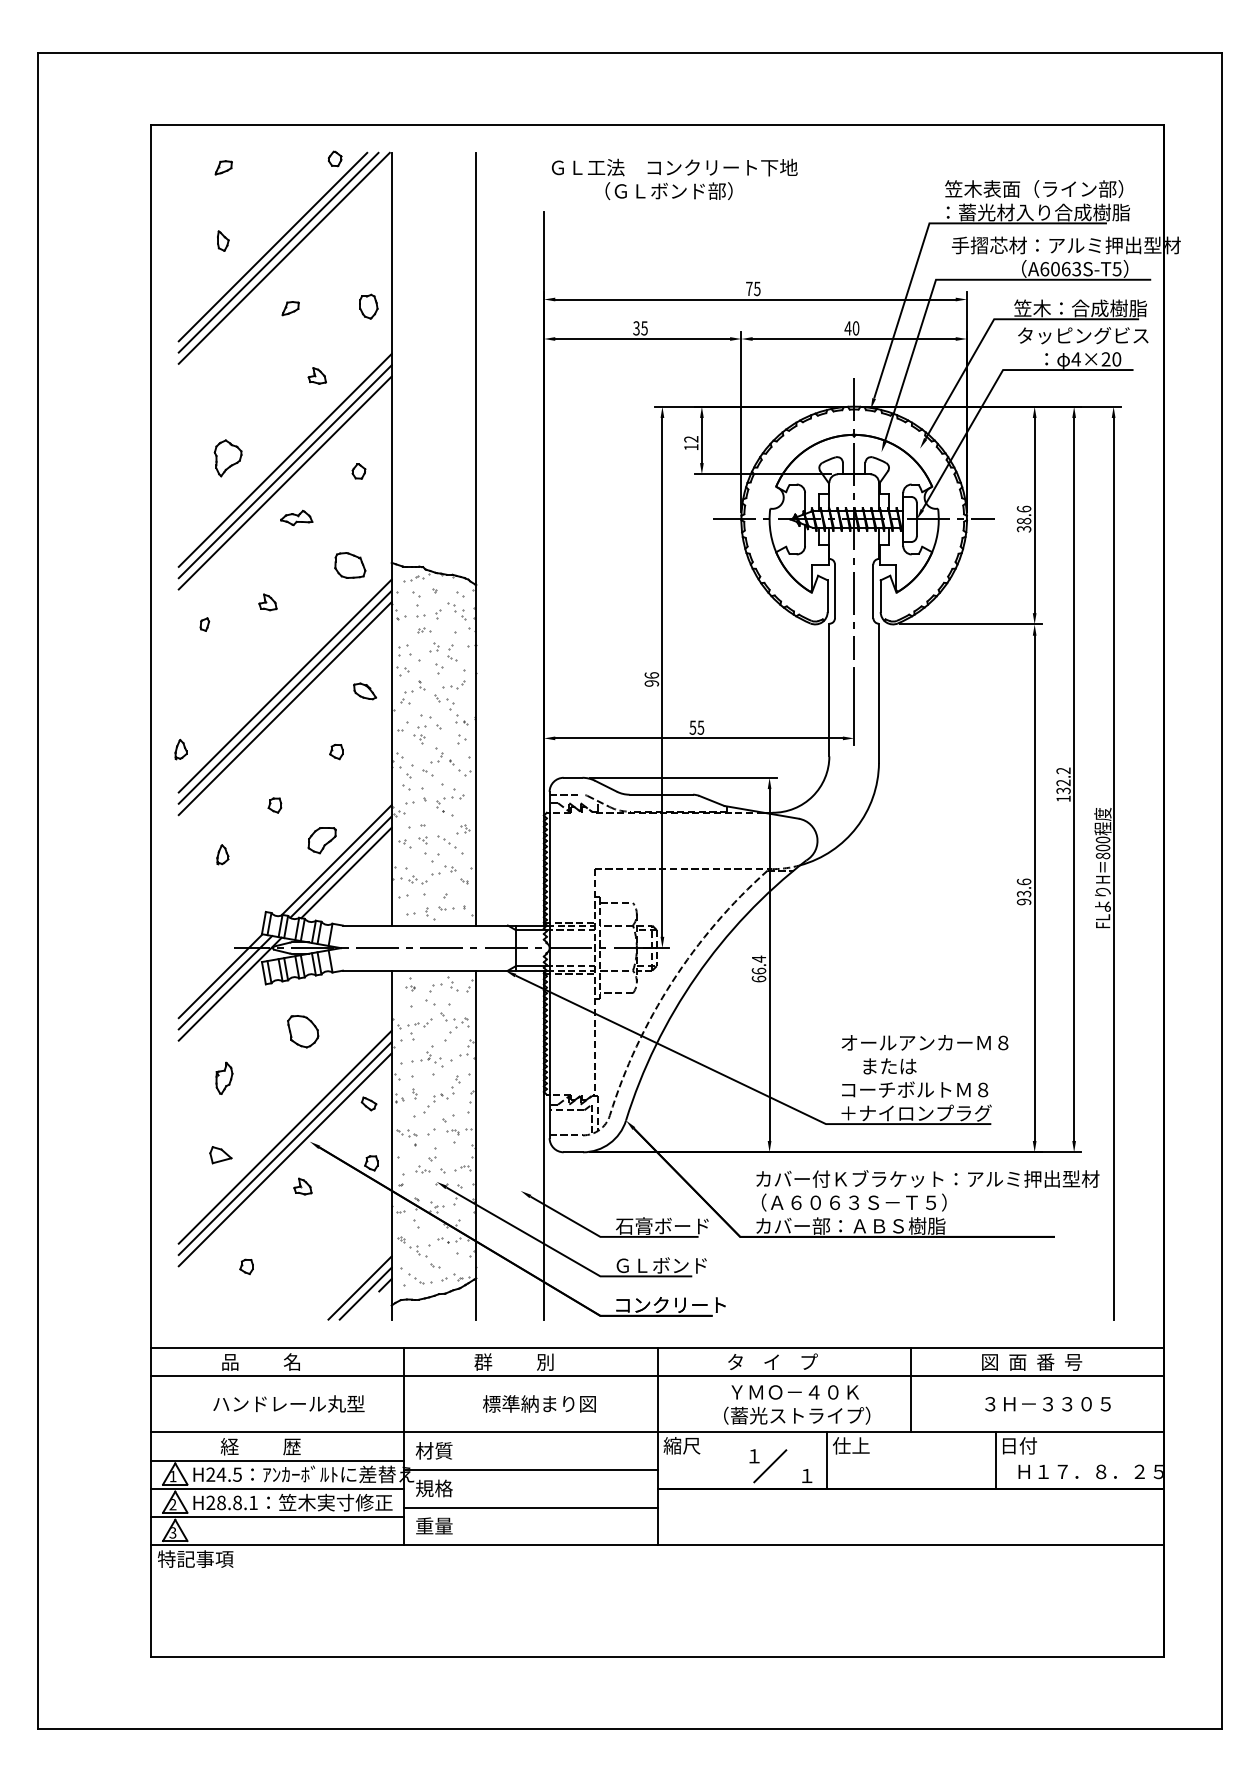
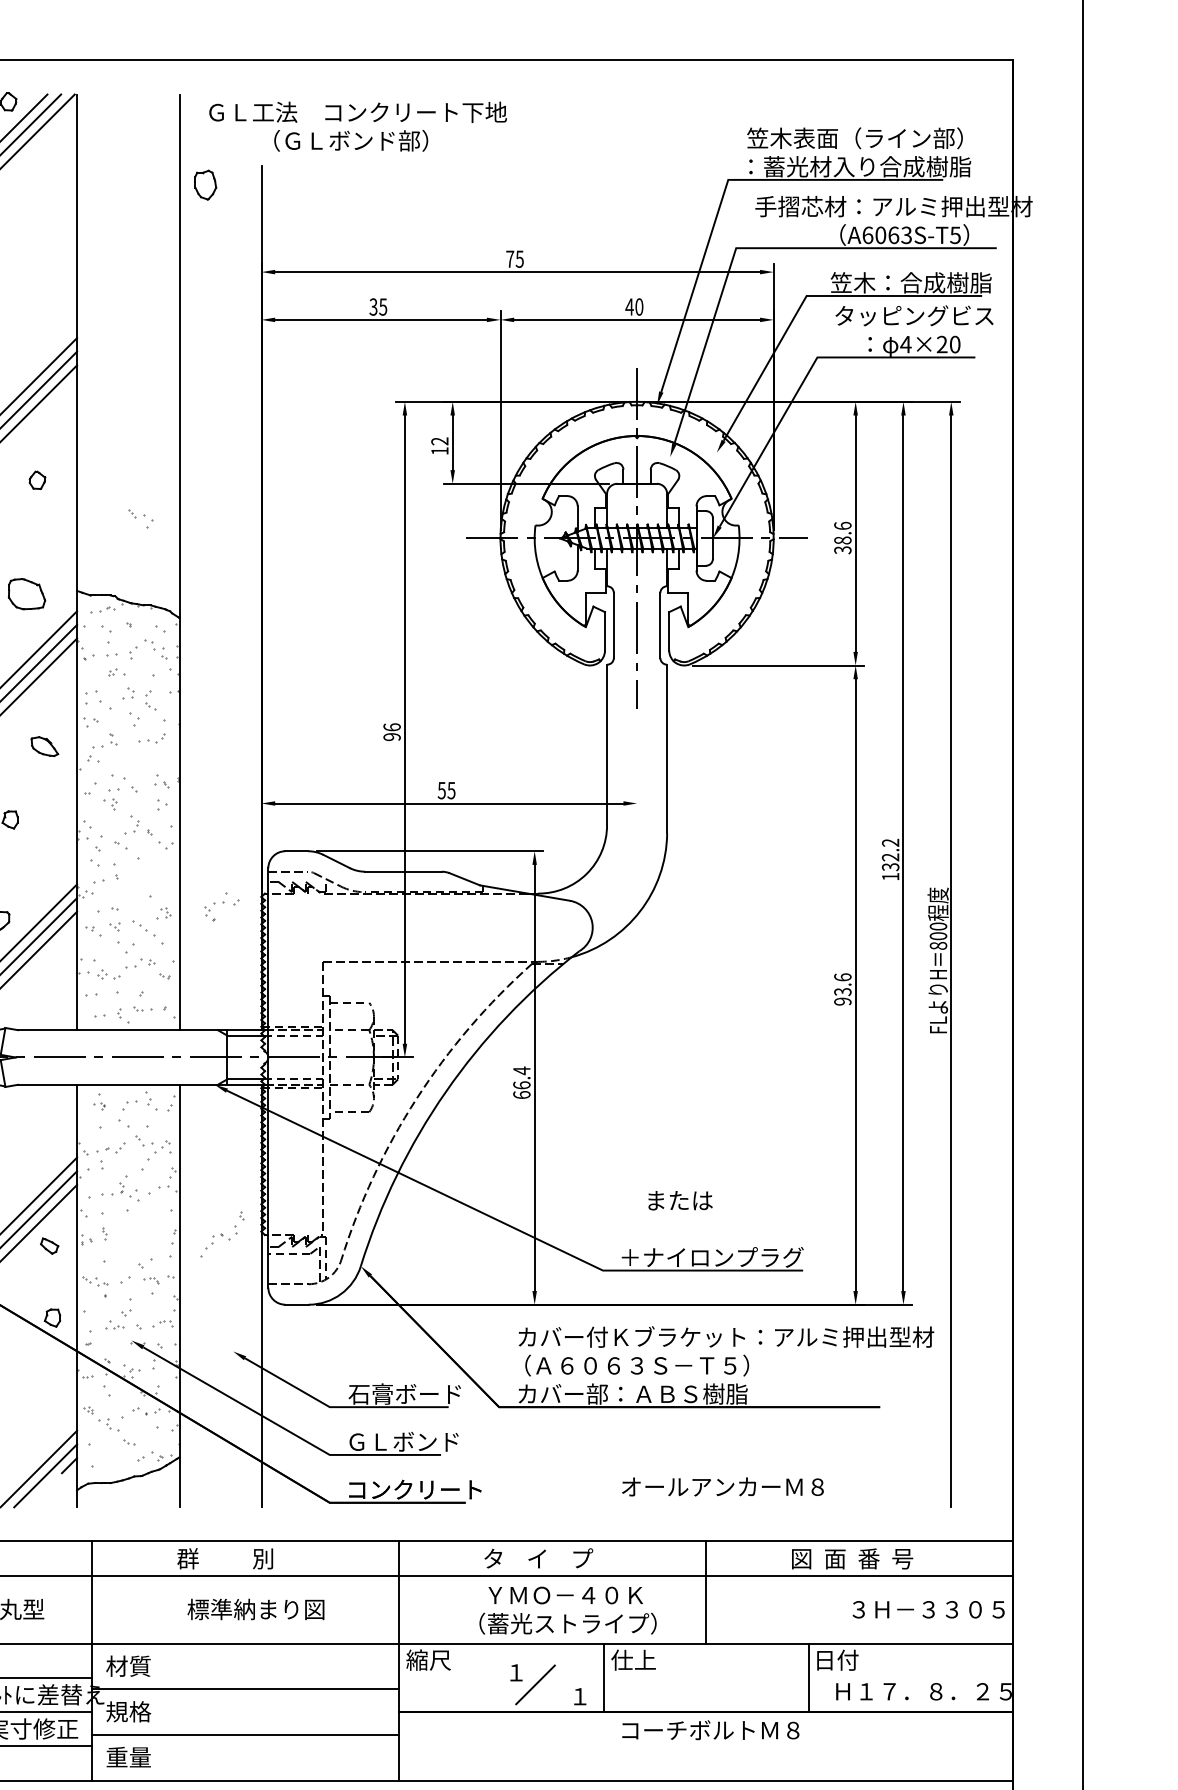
text: (674, 179) -> (357, 126), moved
part: (368, 306) -> (205, 184), moved
part: (444, 702) -> (141, 519), moved
line: (854, 706) -> (637, 764), removed
part: (450, 800) -> (222, 906), moved
text: (924, 1042) -> (722, 1486), moved
text: (915, 1089) -> (711, 1729), moved
part: (441, 1094) -> (222, 1234), moved
part: (420, 1278) -> (111, 1457), removed
text: (1047, 1404) -> (928, 1610), moved

